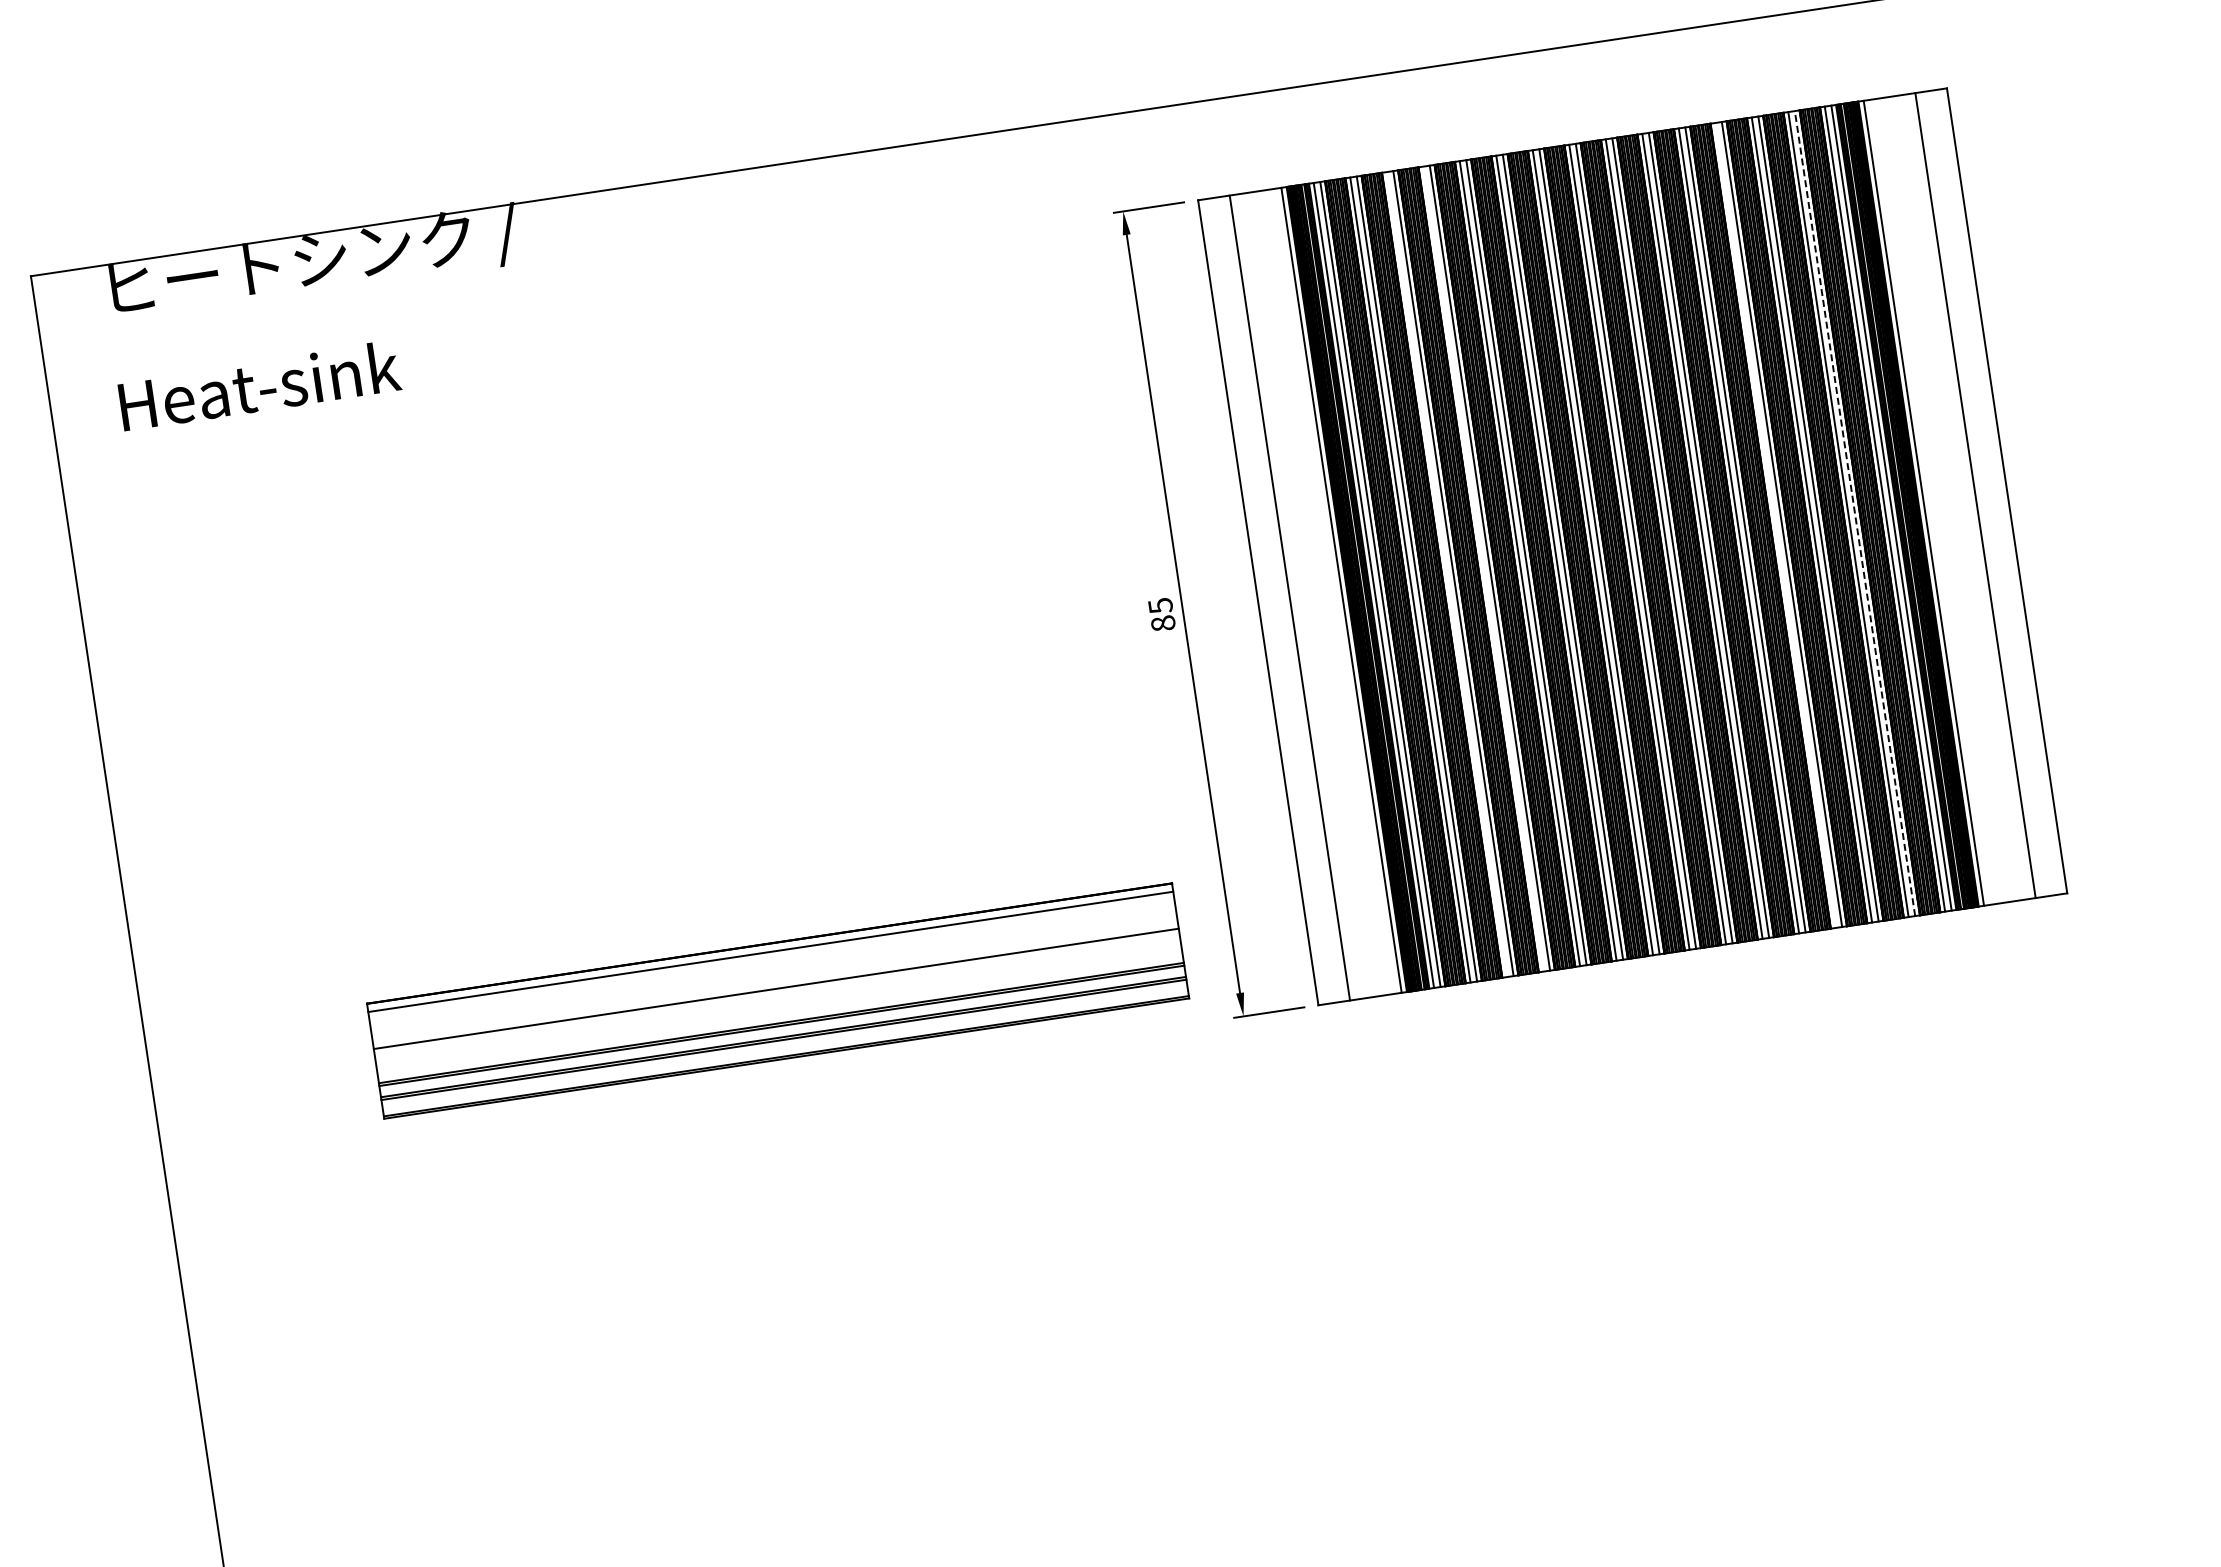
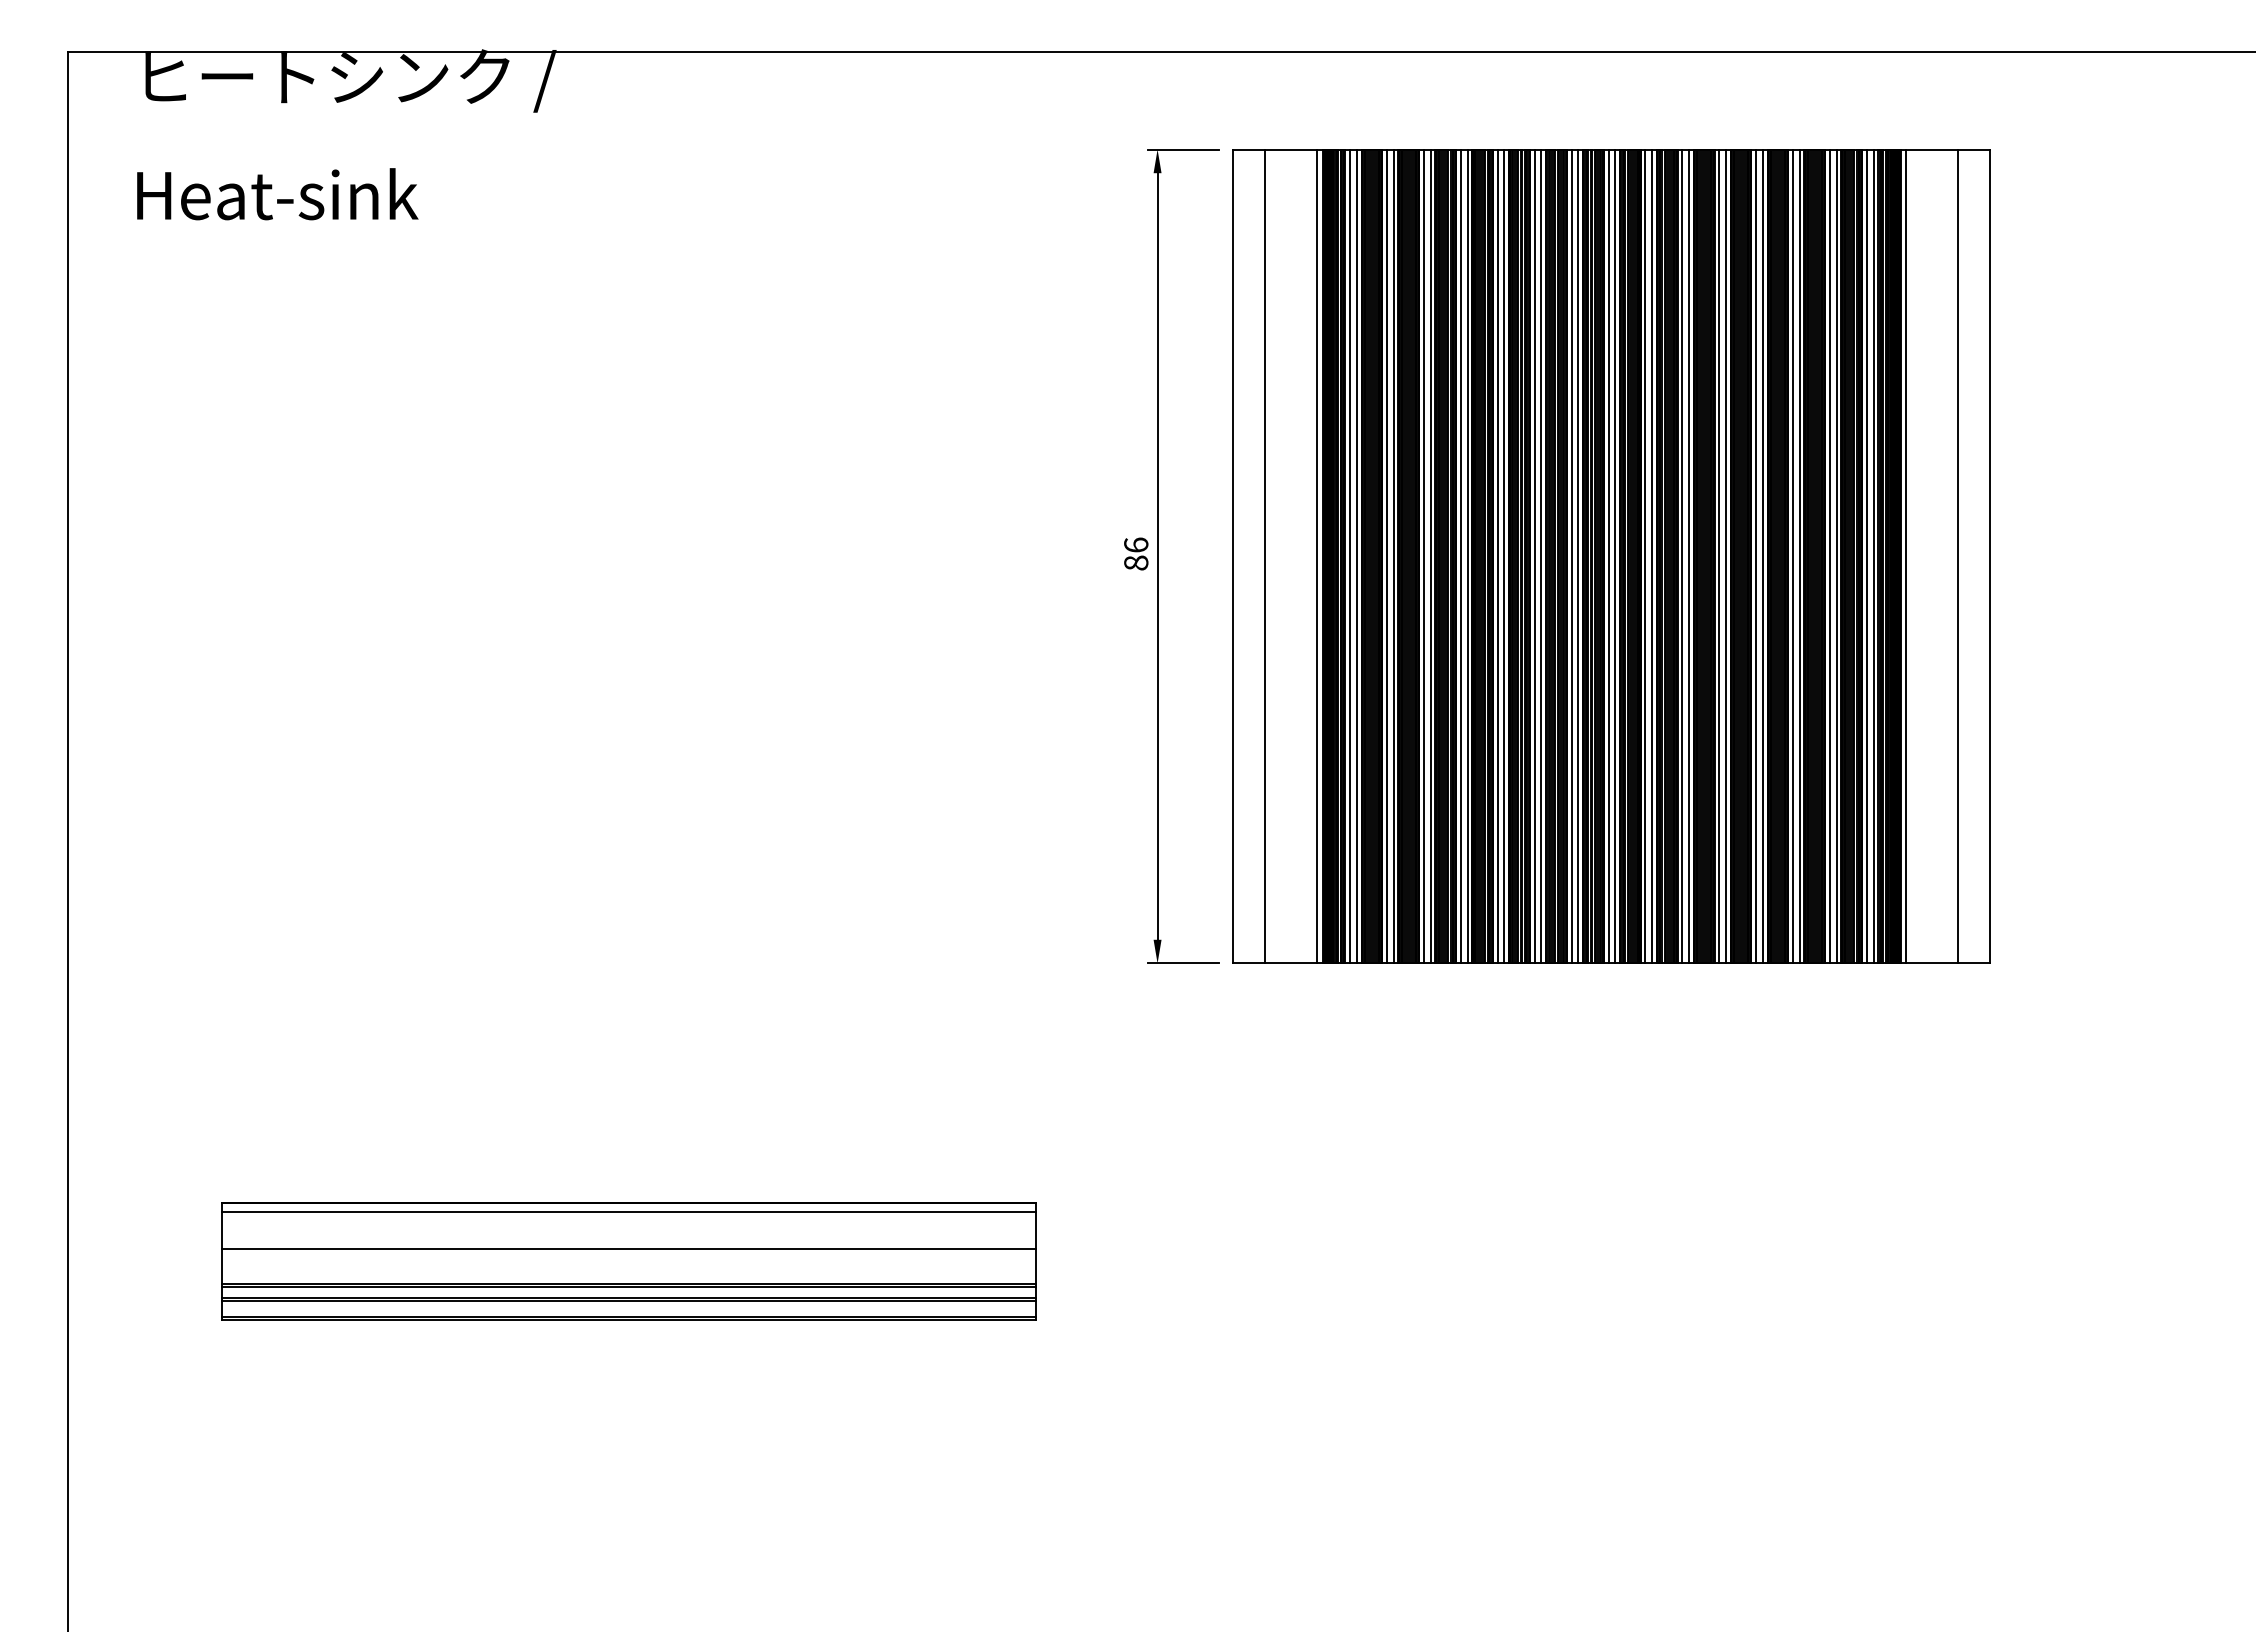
line: (1854, 513) -> (1836, 556), dashed -> solid
line: (1775, 525) -> (1756, 556), added
line: (1483, 569) -> (1460, 556), added
line: (1446, 574) -> (1423, 556), added
text: (1160, 605) -> (1136, 544), 85 -> 86
part: (778, 1001) -> (628, 1261), moved

